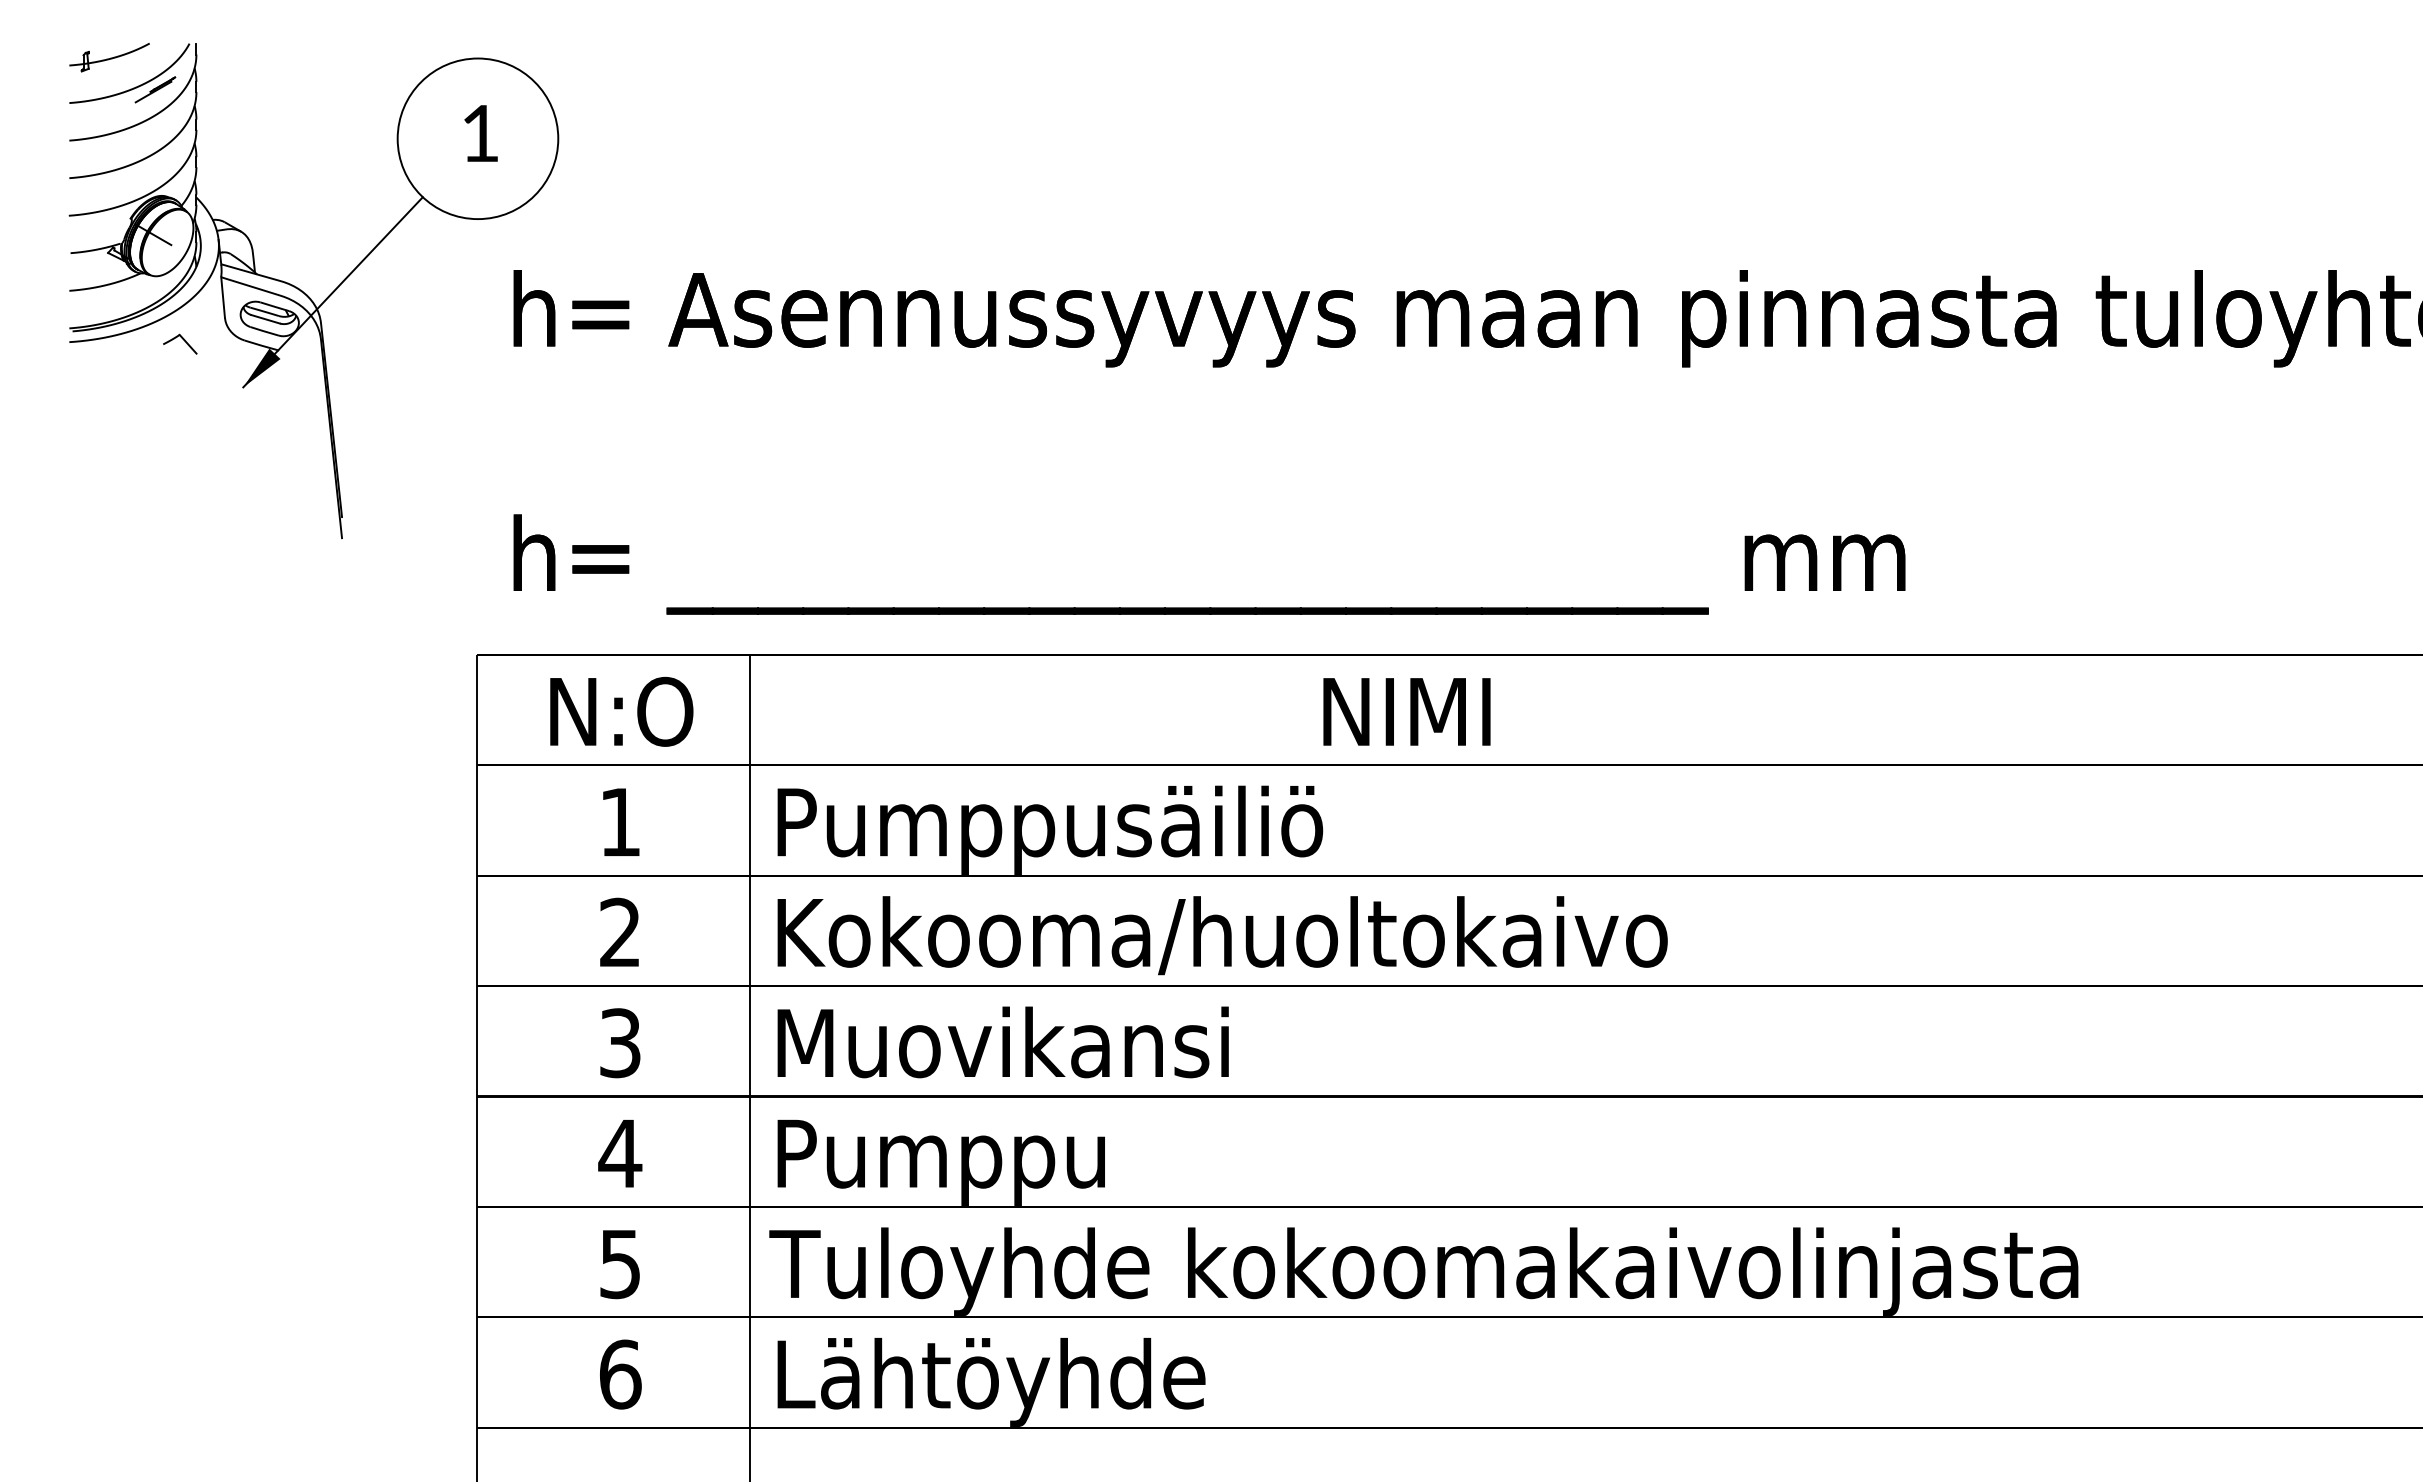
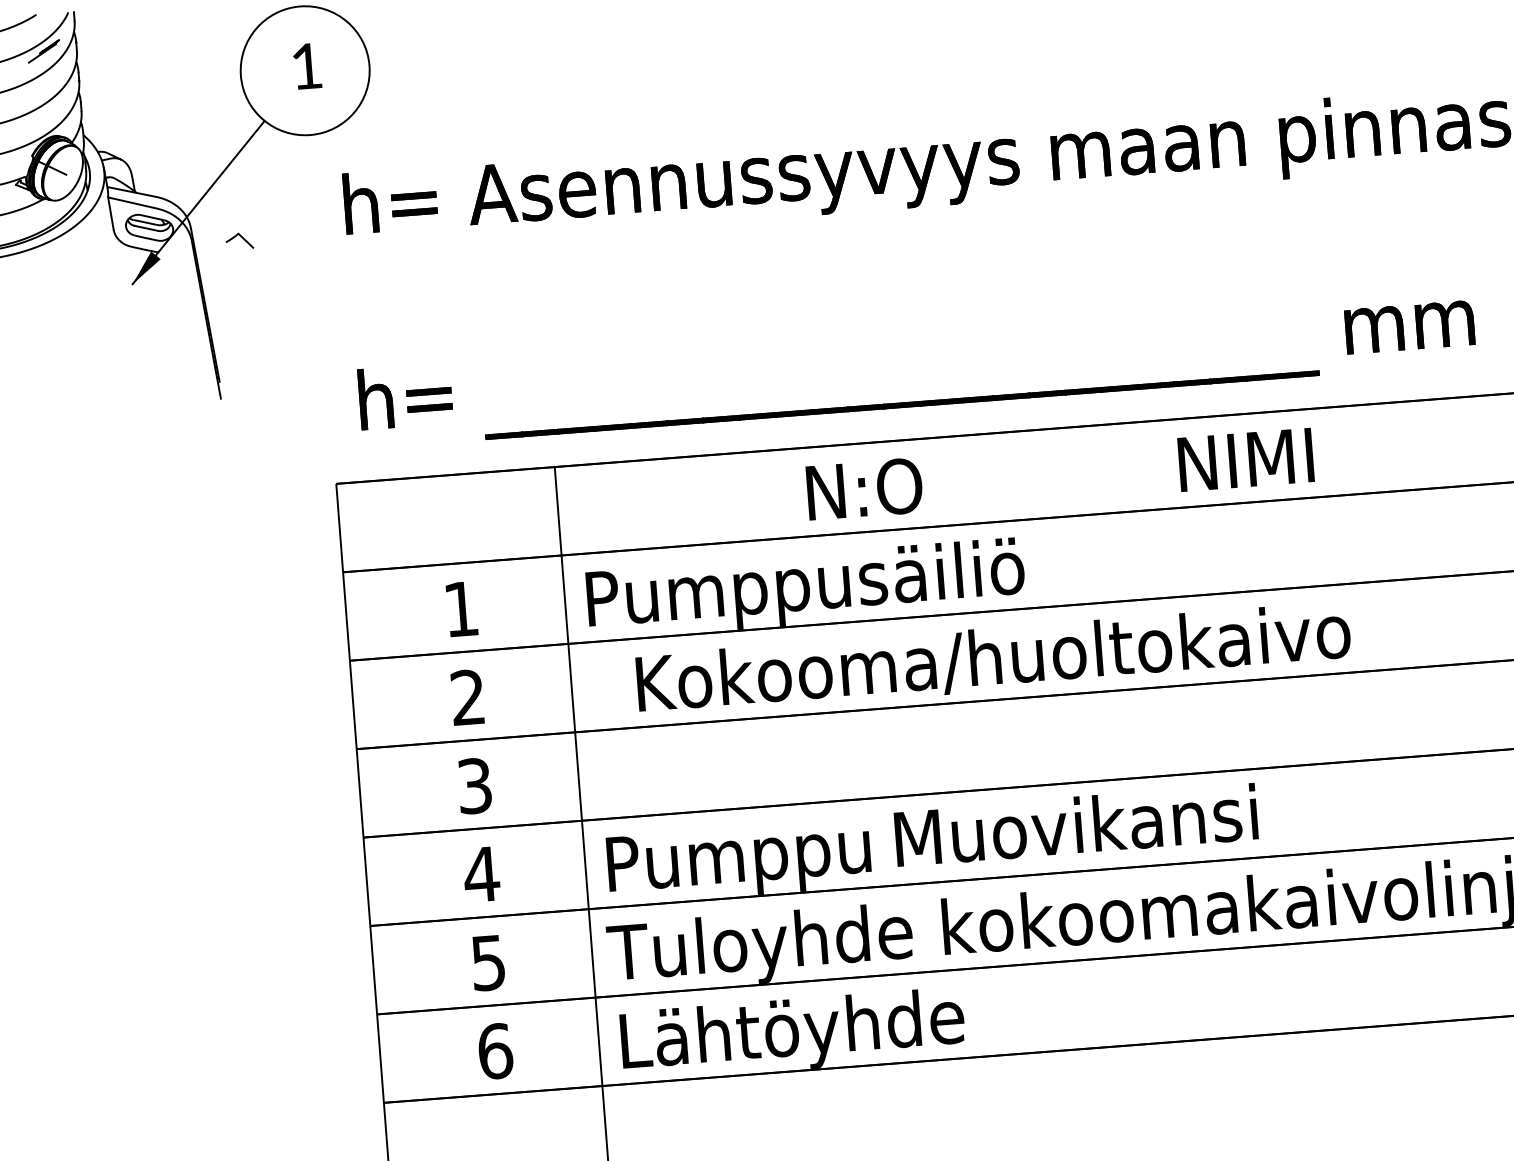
part: (180, 343) -> (239, 240), moved
text: (621, 711) -> (864, 488), moved
text: (1406, 711) -> (1245, 459), moved
text: (1222, 935) -> (993, 659), moved
text: (1002, 1042) -> (1075, 825), moved

